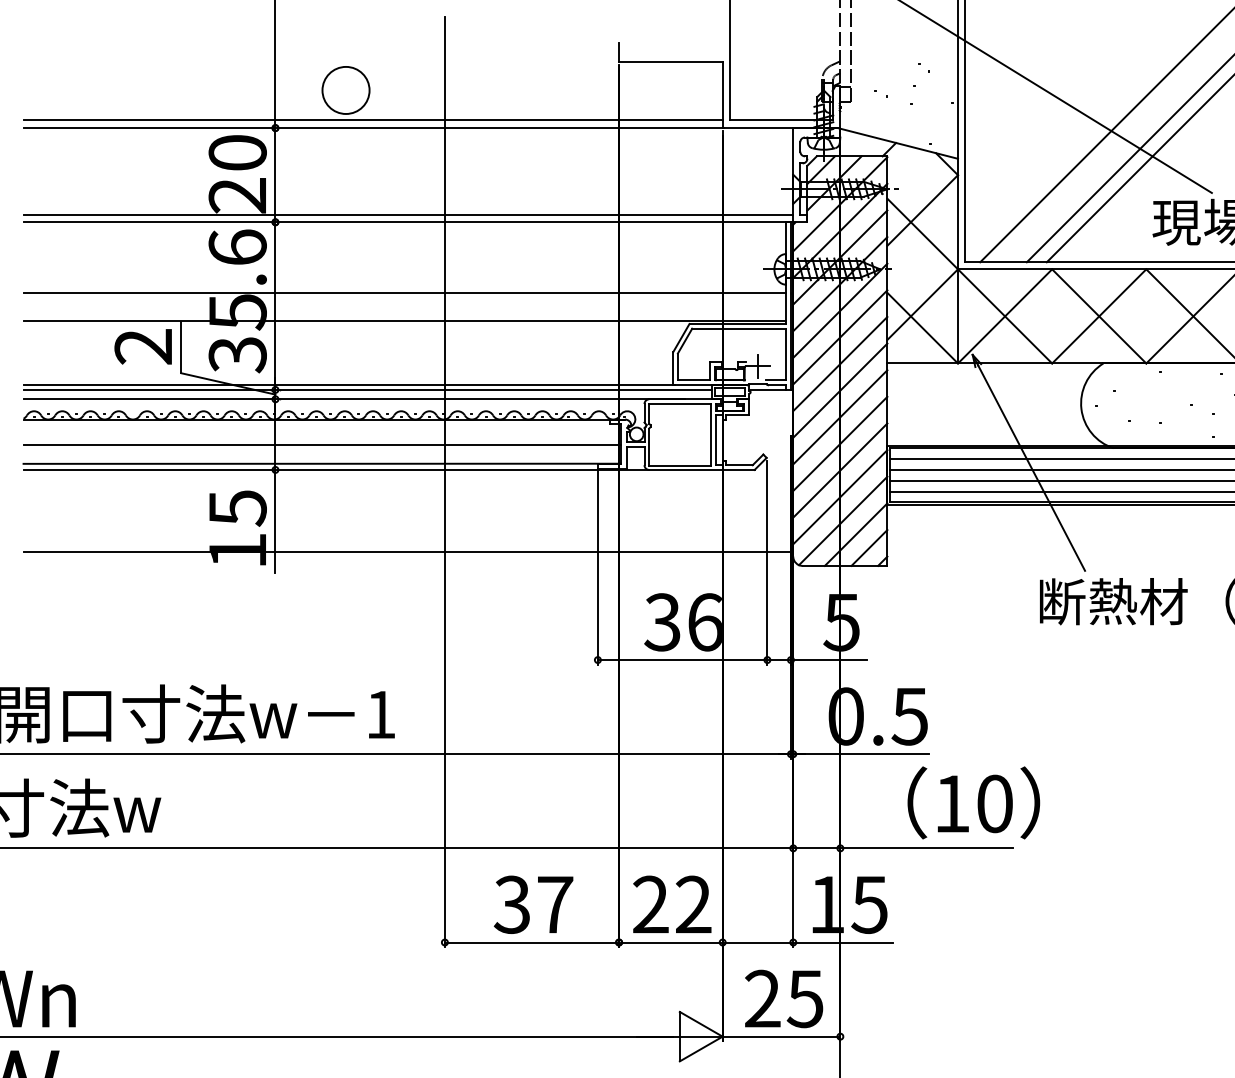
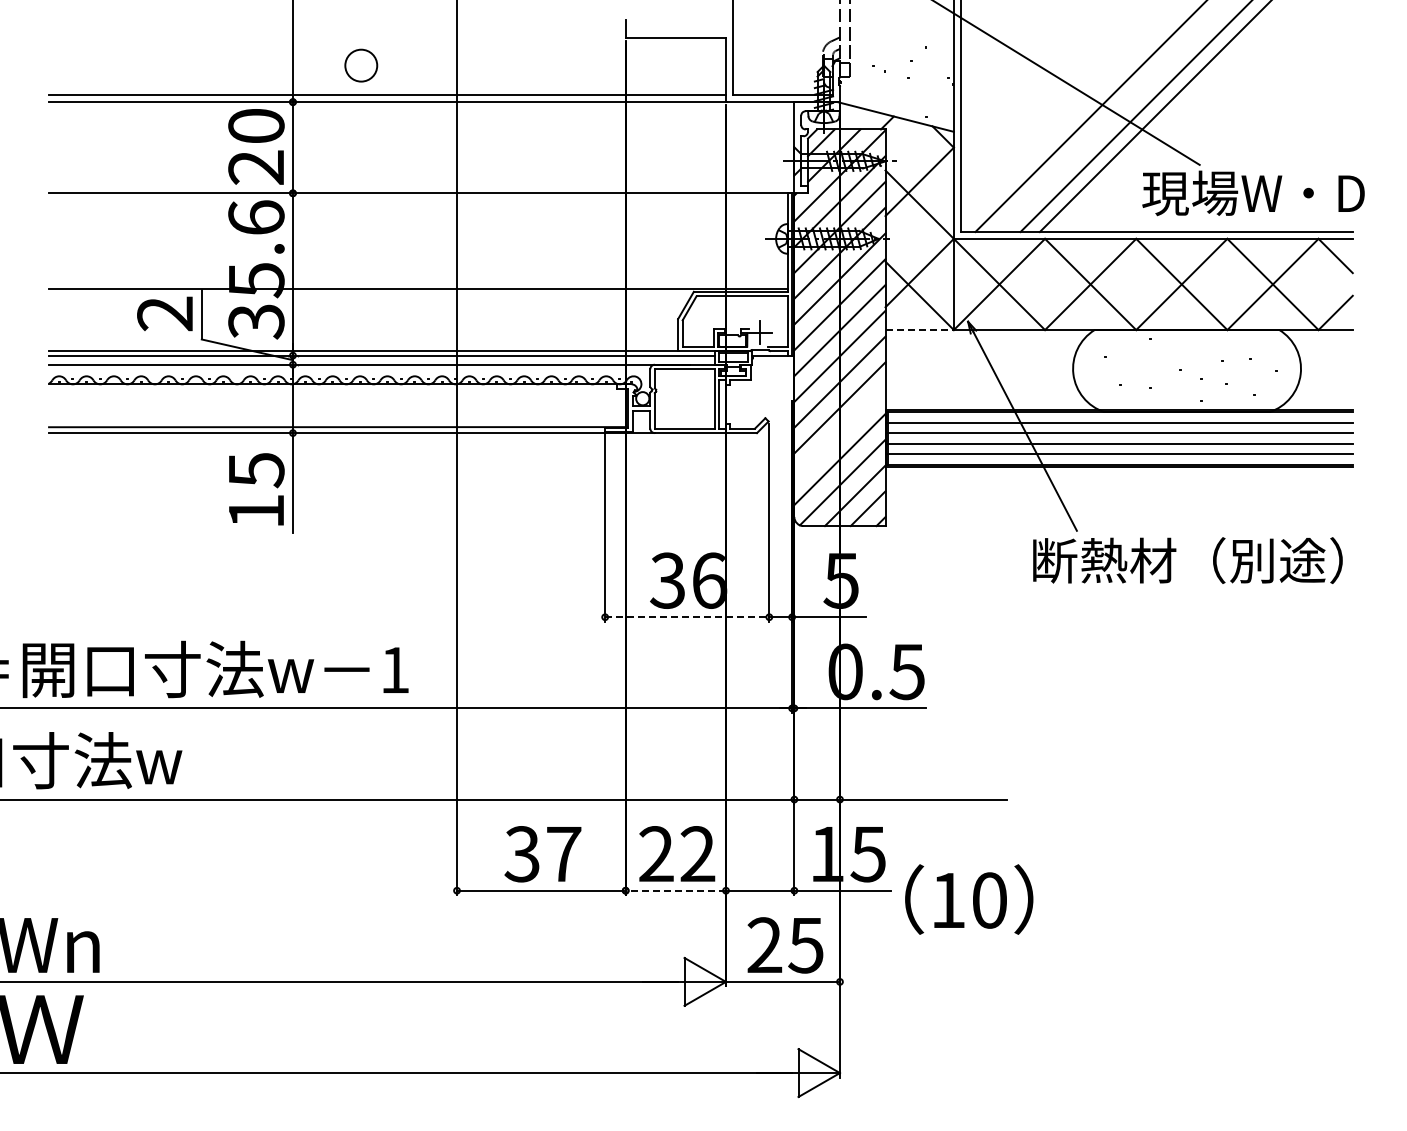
circle: (346, 90) -> (361, 65), size x0.7
line: (408, 215) -> (421, 186), removed
line: (405, 293) -> (418, 262), removed
line: (923, 363) -> (920, 330), solid -> dashed
line: (322, 445) -> (338, 409), removed
line: (839, 470) -> (839, 433), removed
line: (408, 551) -> (421, 512), removed
line: (682, 660) -> (687, 617), solid -> dashed
text: (974, 802) -> (969, 899), moved
line: (670, 942) -> (675, 890), solid -> dashed

